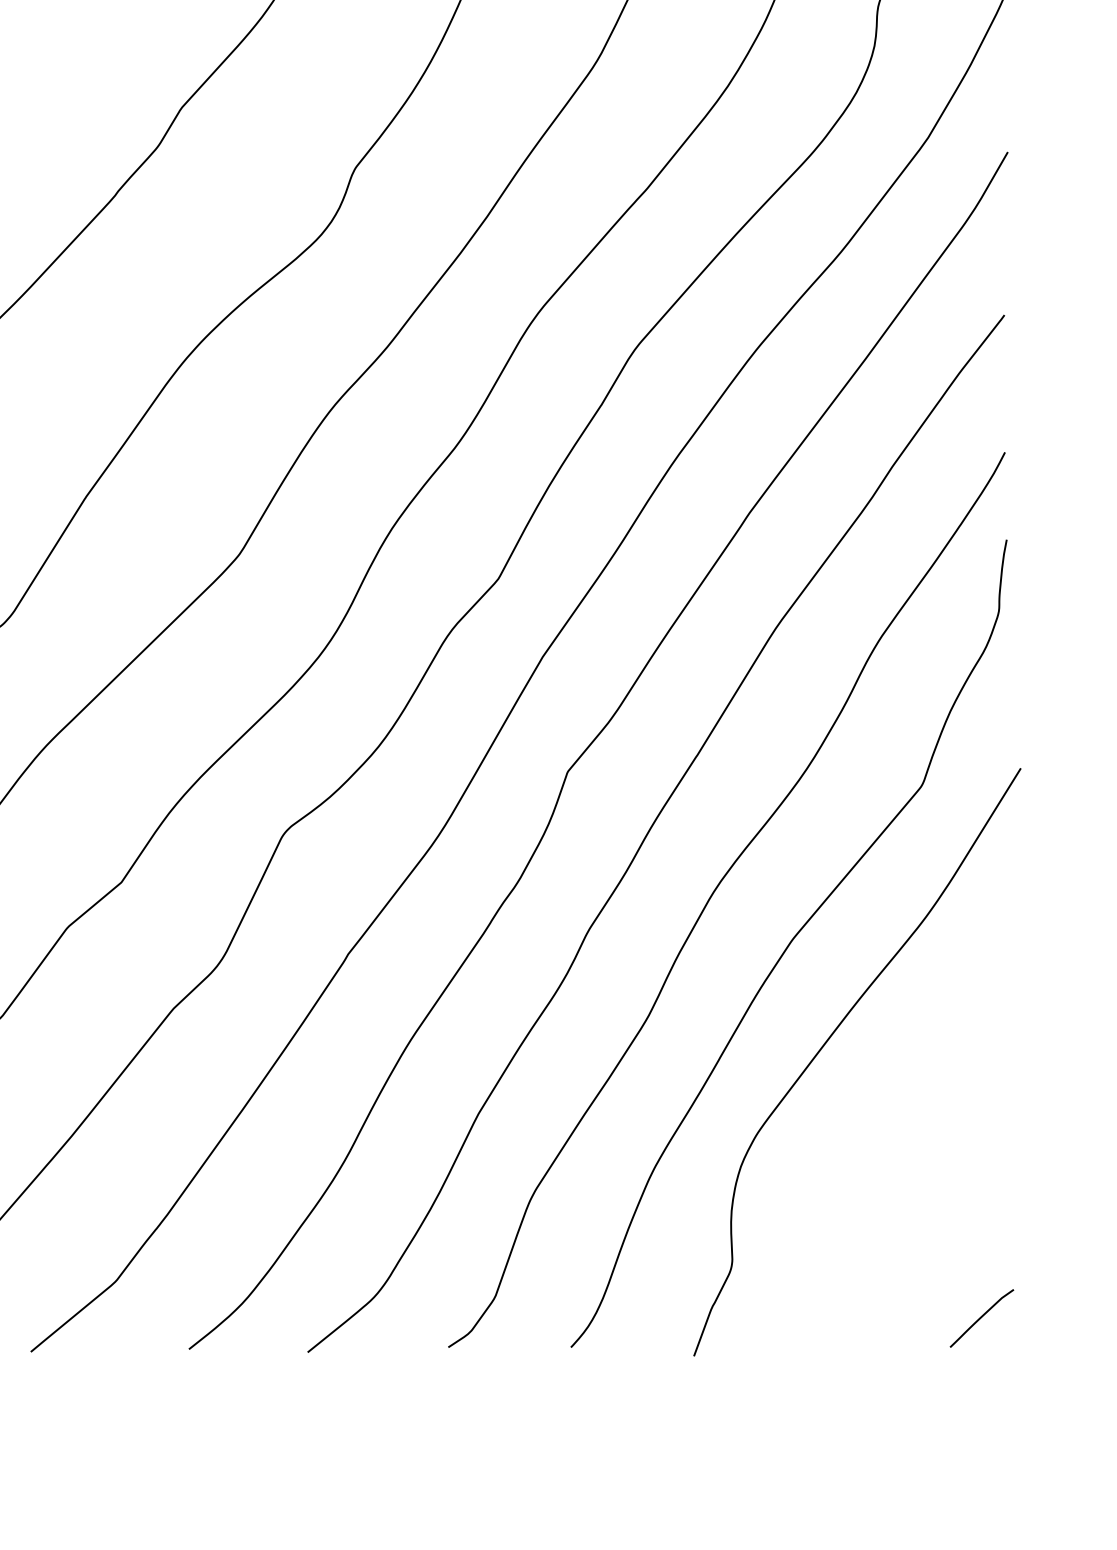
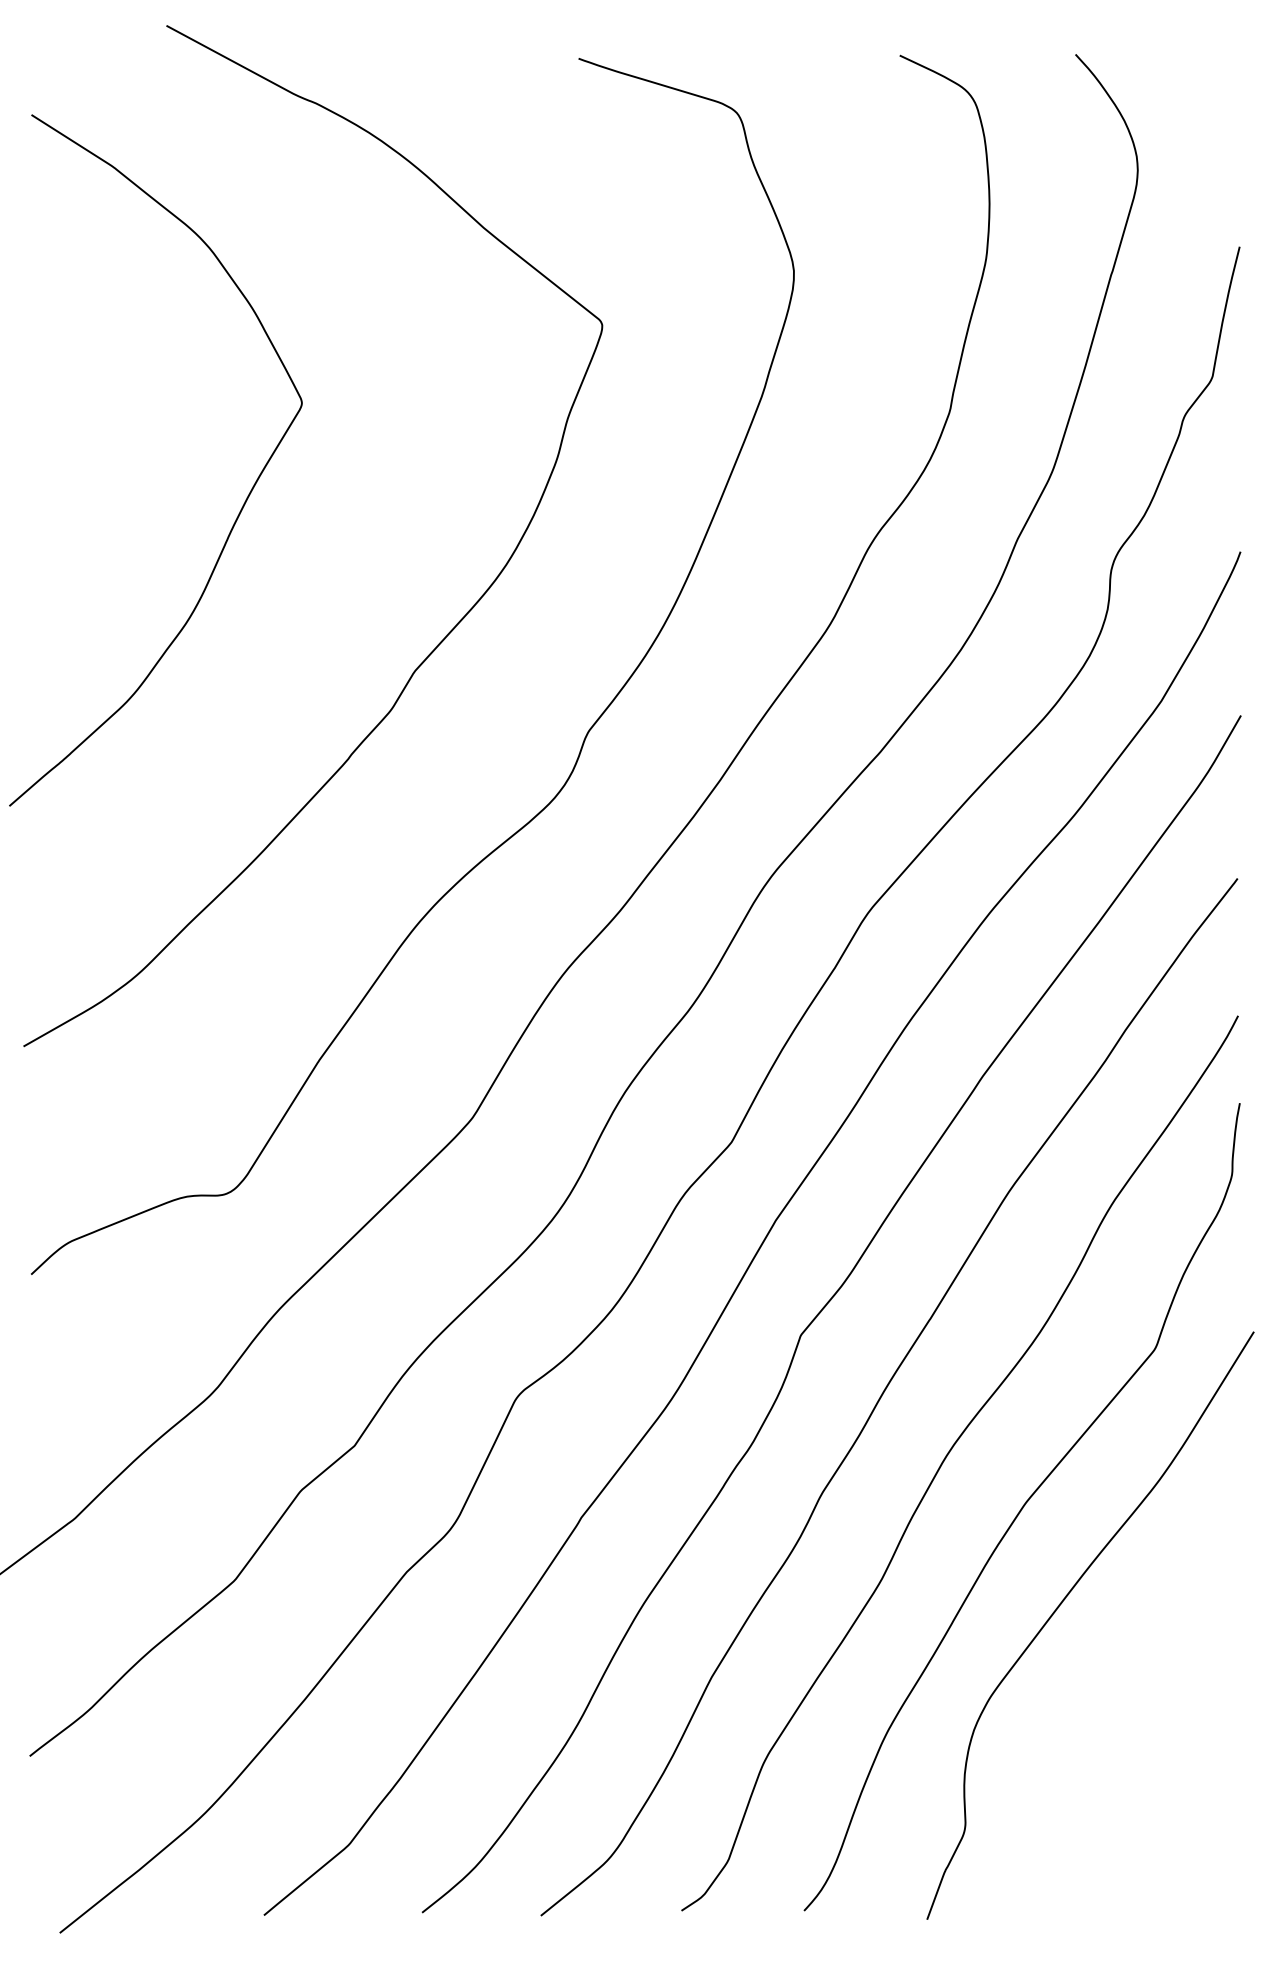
curve: (982, 1317) -> (1215, 1880), removed

